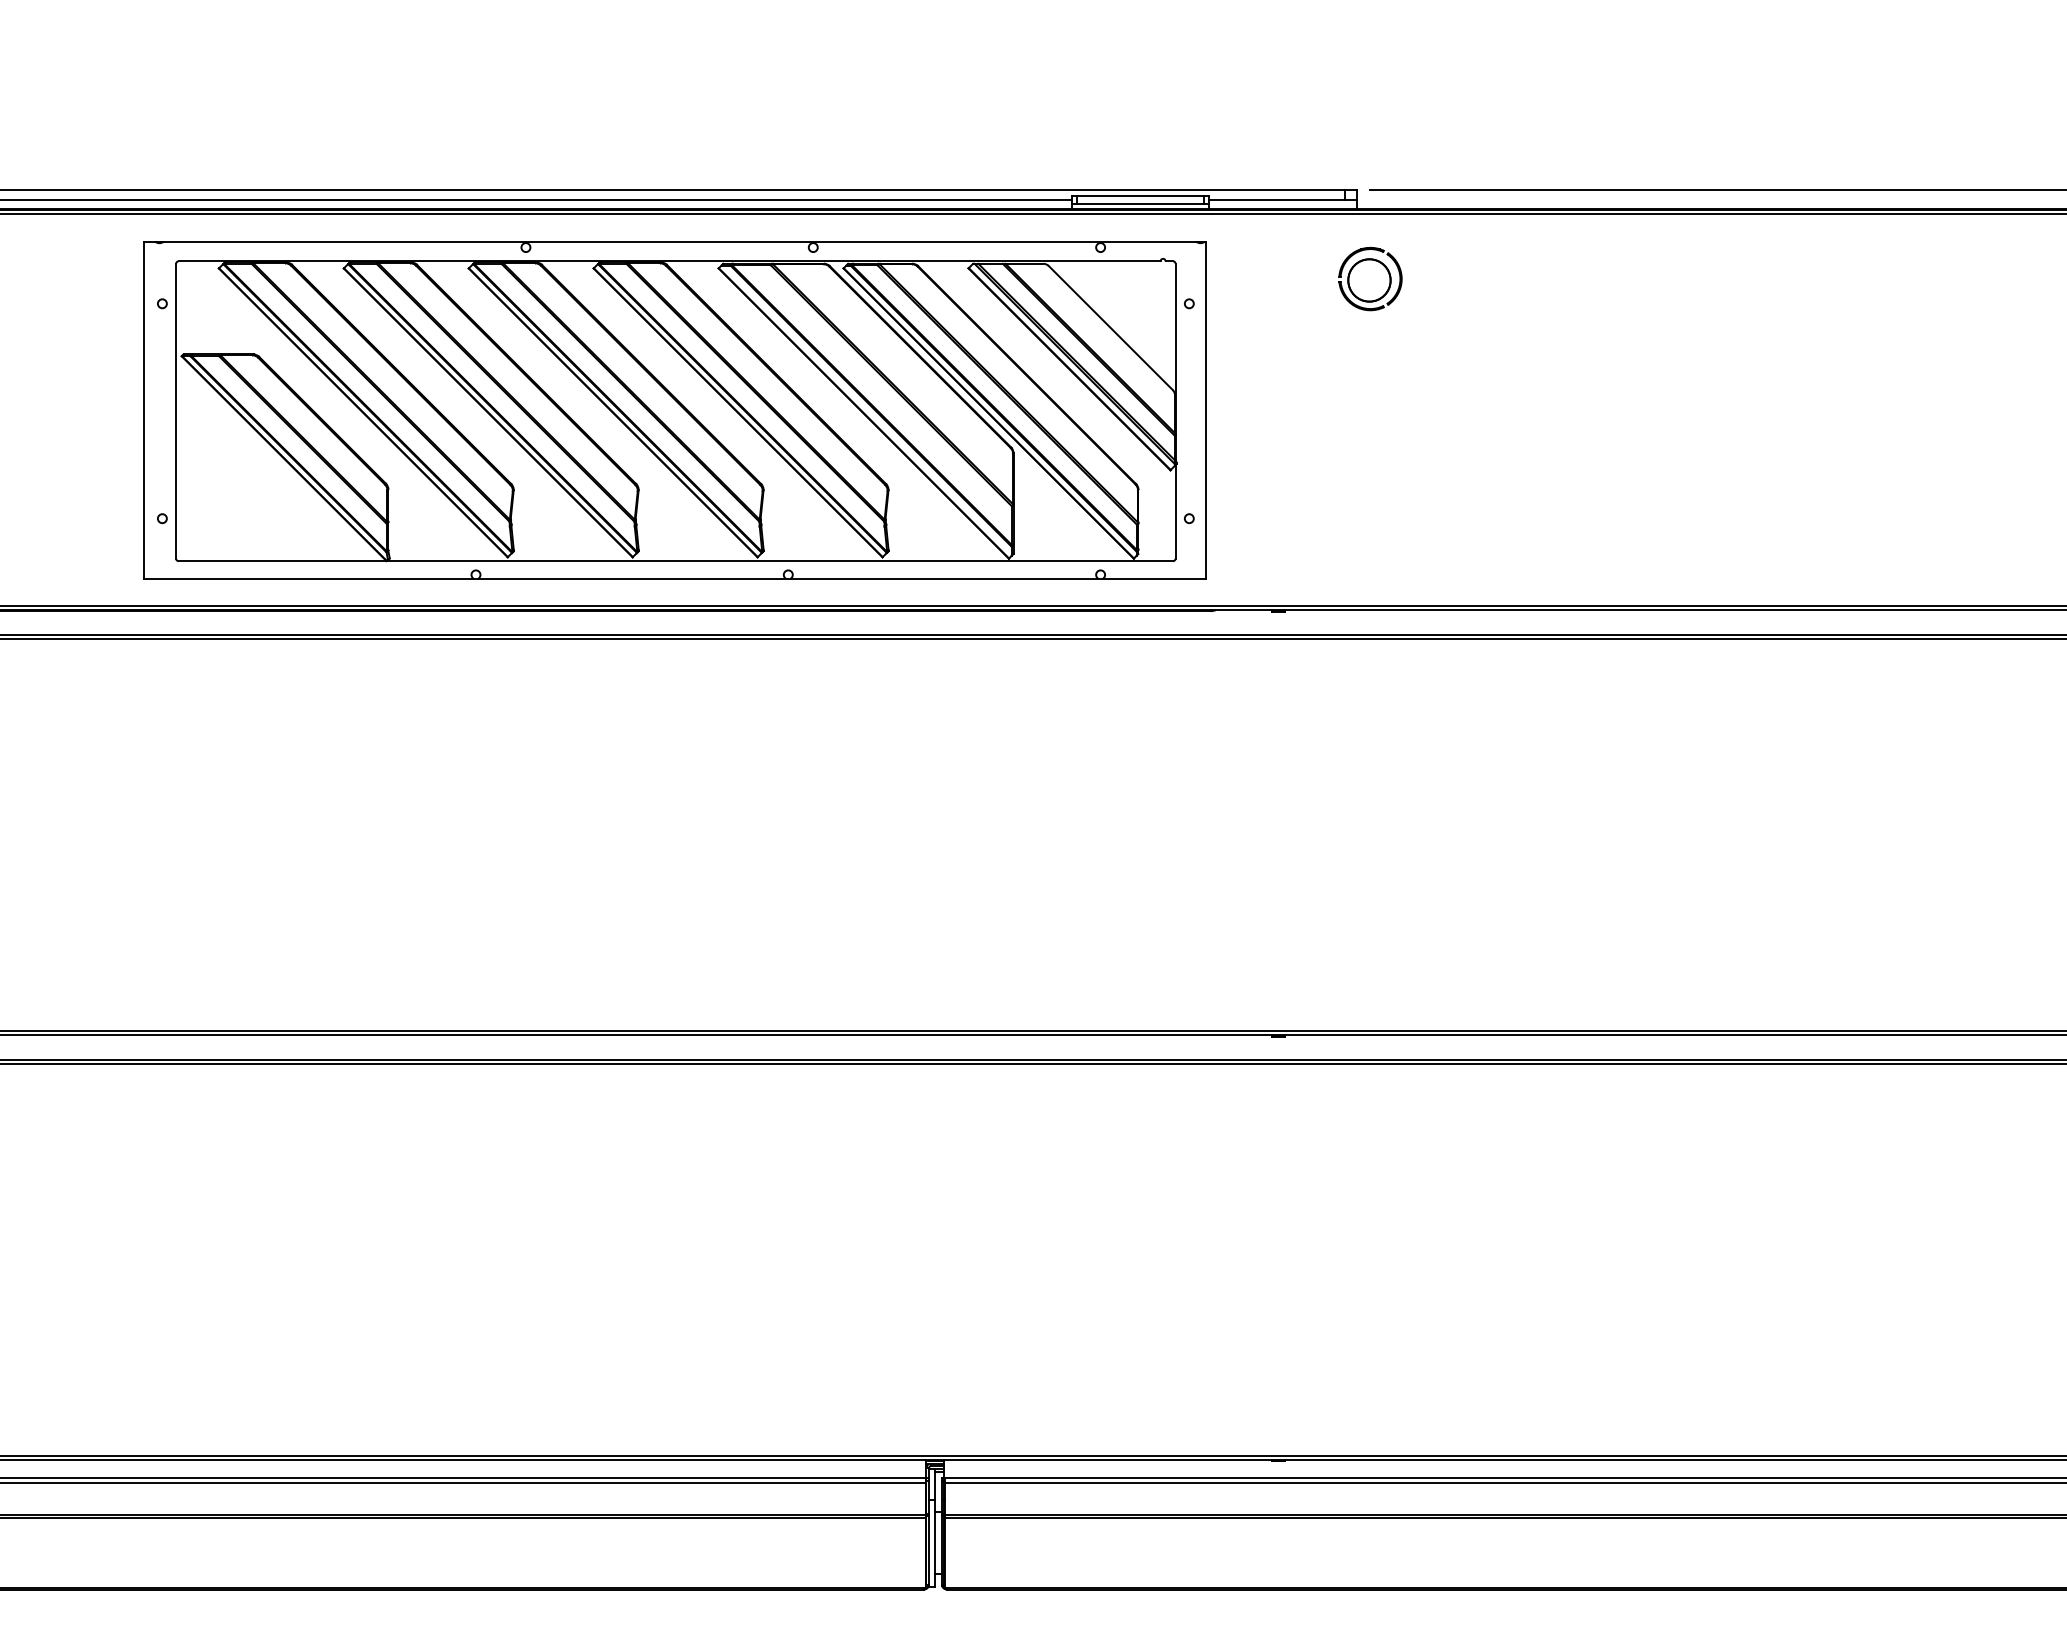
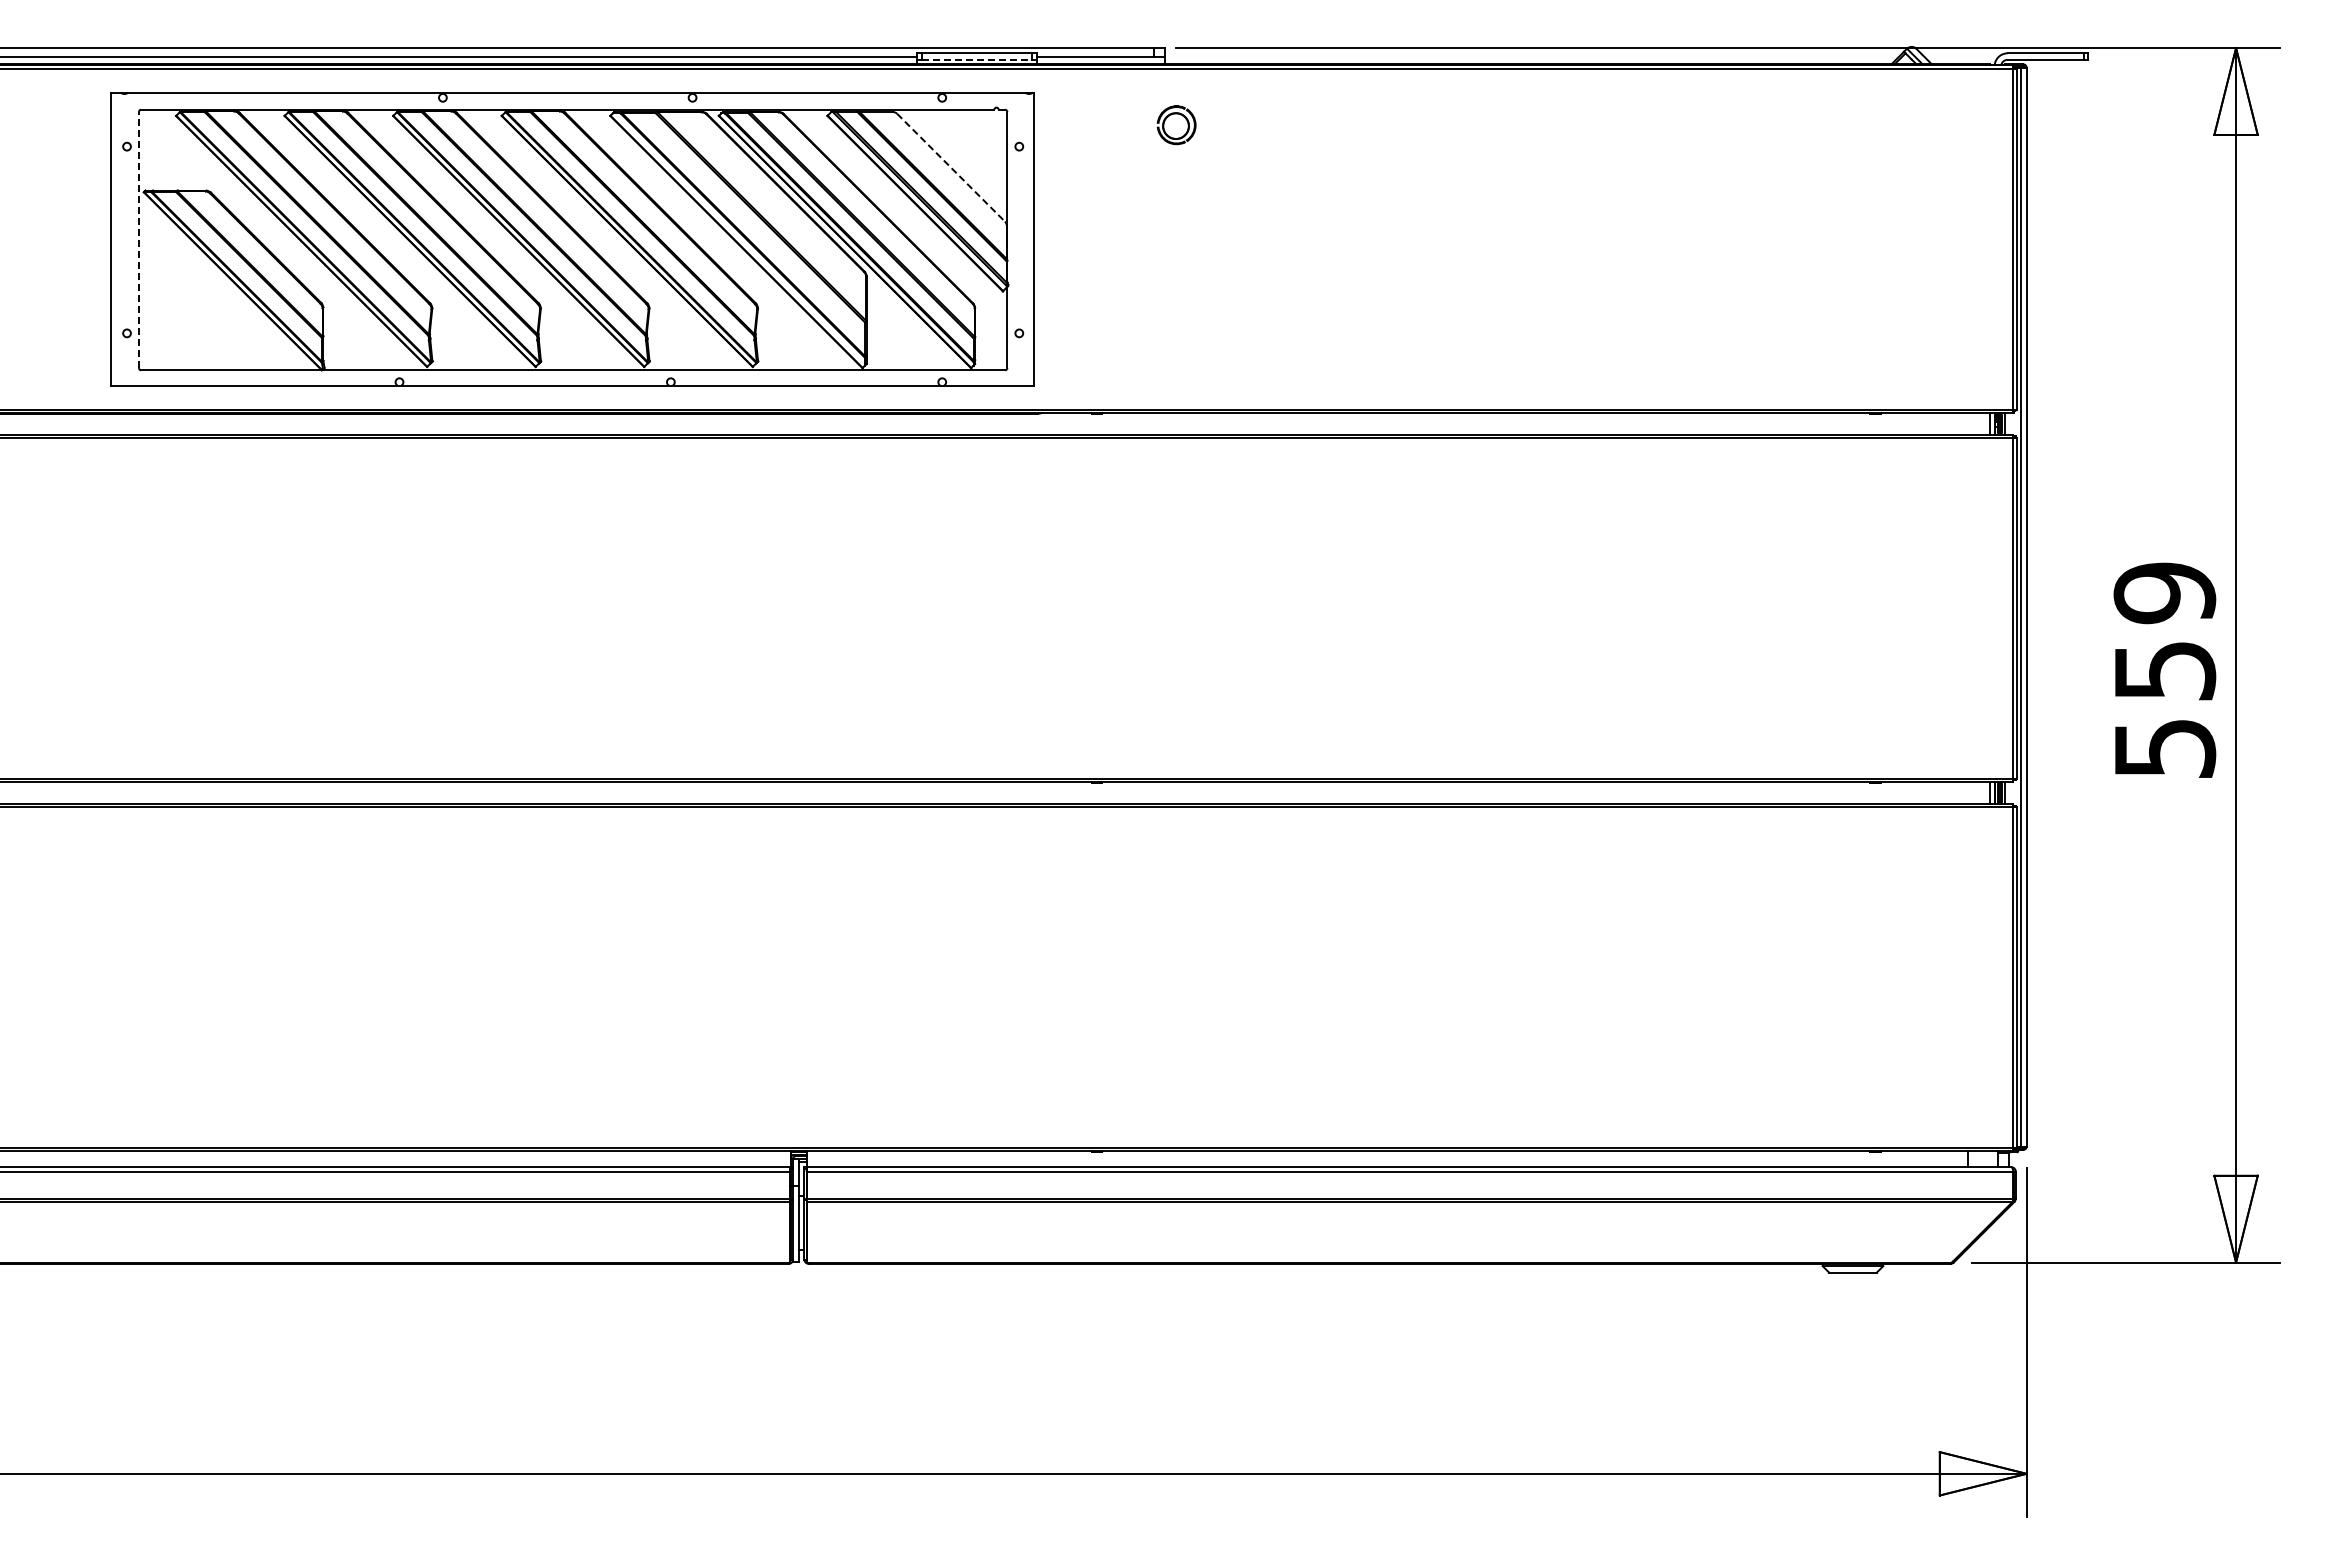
line: (1141, 203) -> (977, 59), solid -> dashed
part: (1370, 279) -> (1176, 125), size x0.7
line: (1111, 328) -> (951, 168), solid -> dashed
line: (175, 410) -> (138, 239), solid -> dashed

